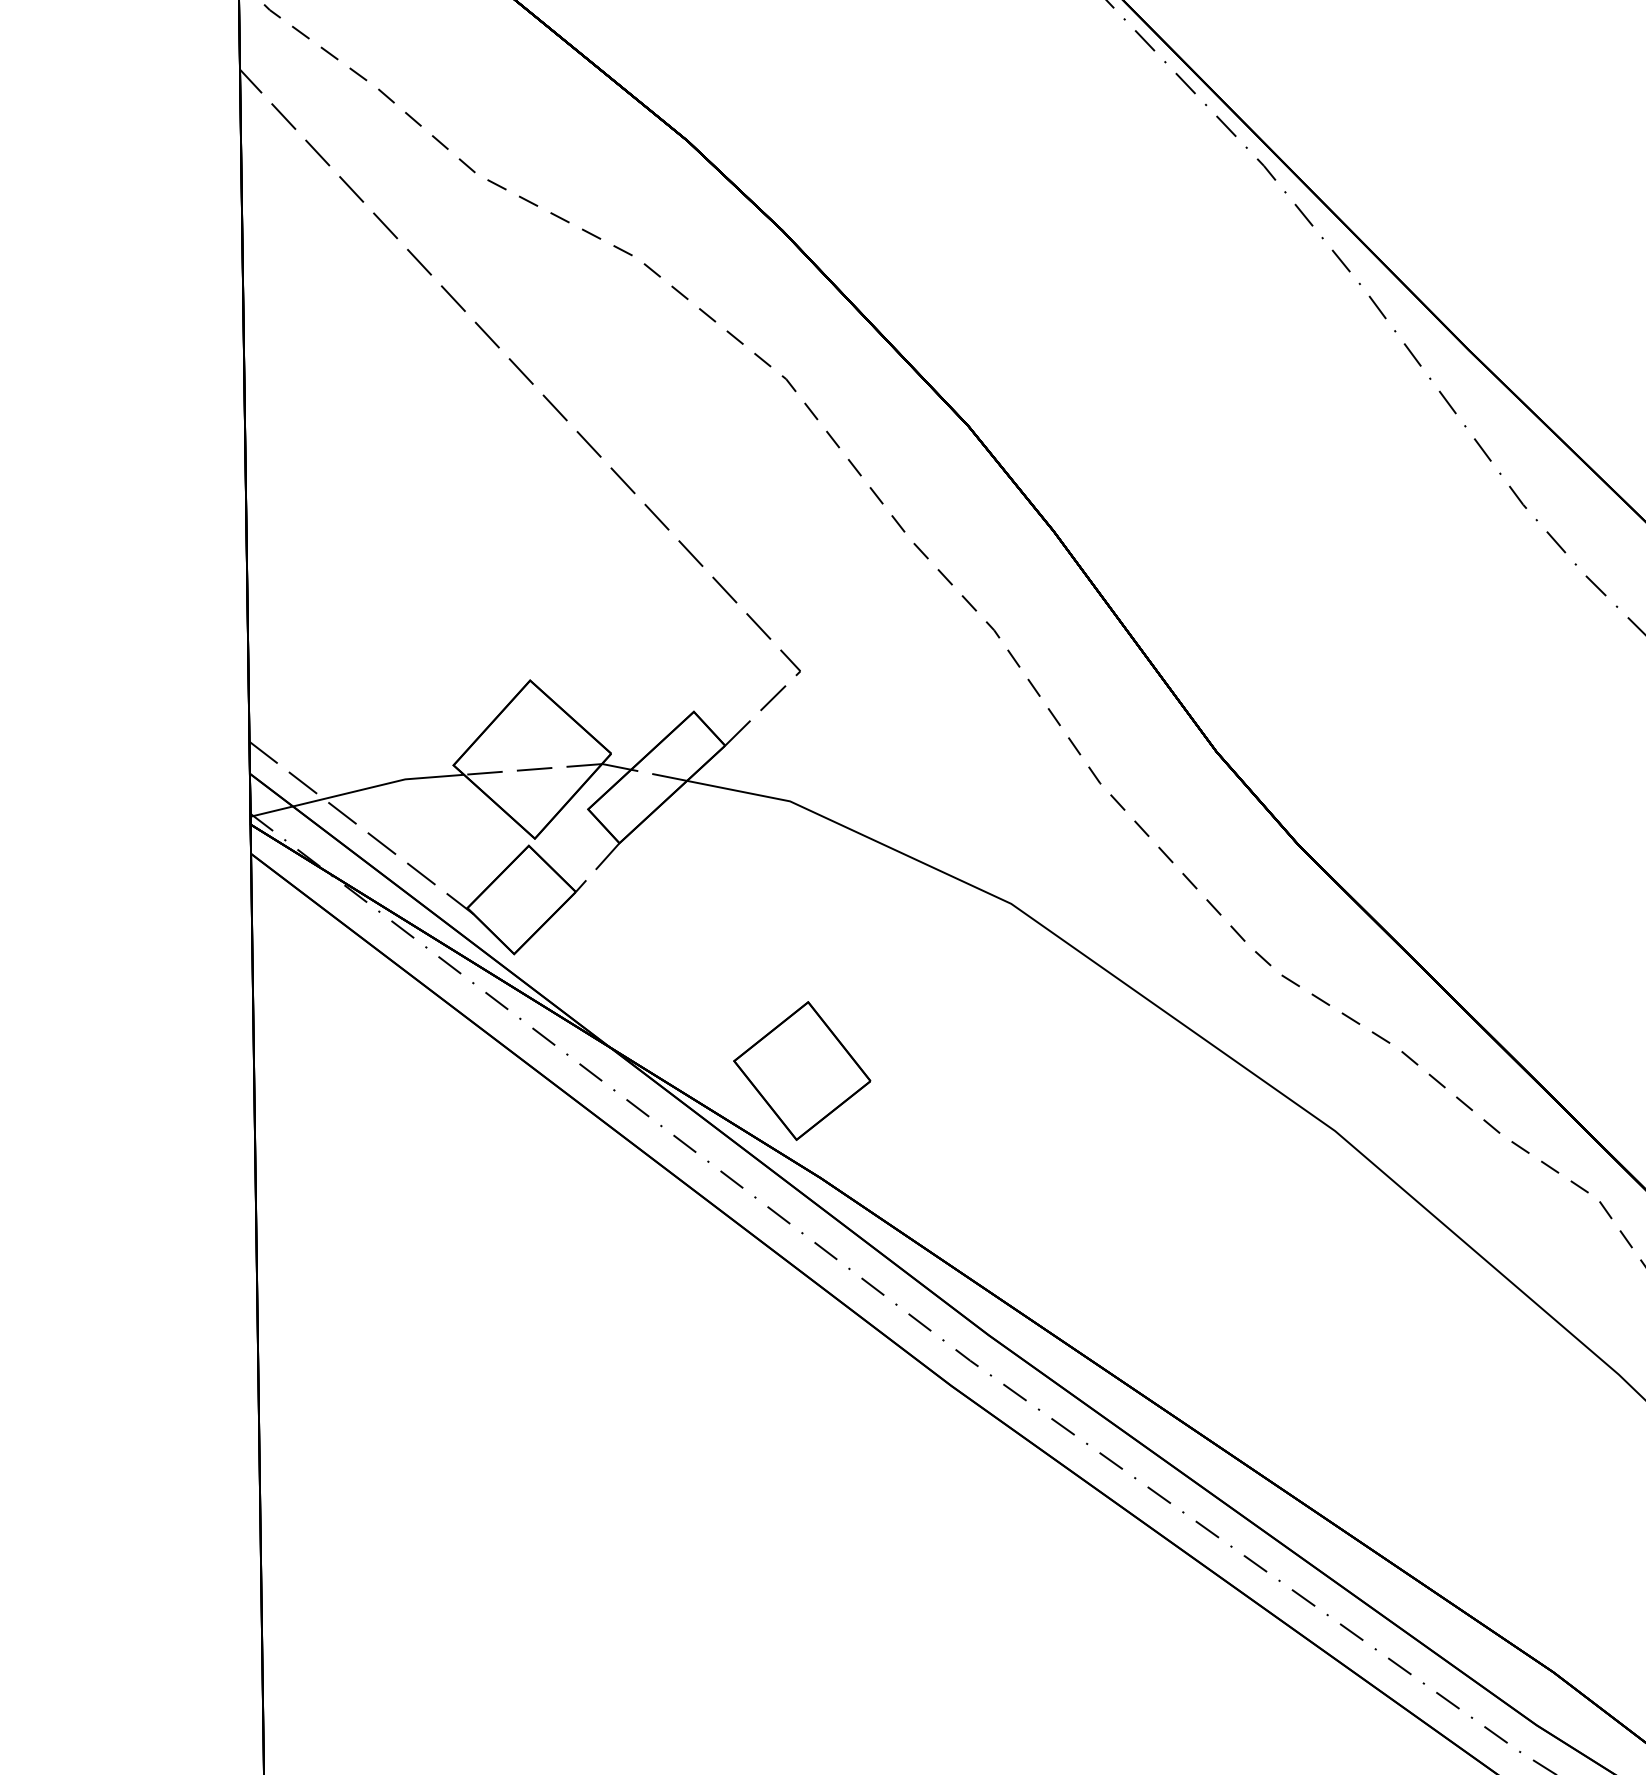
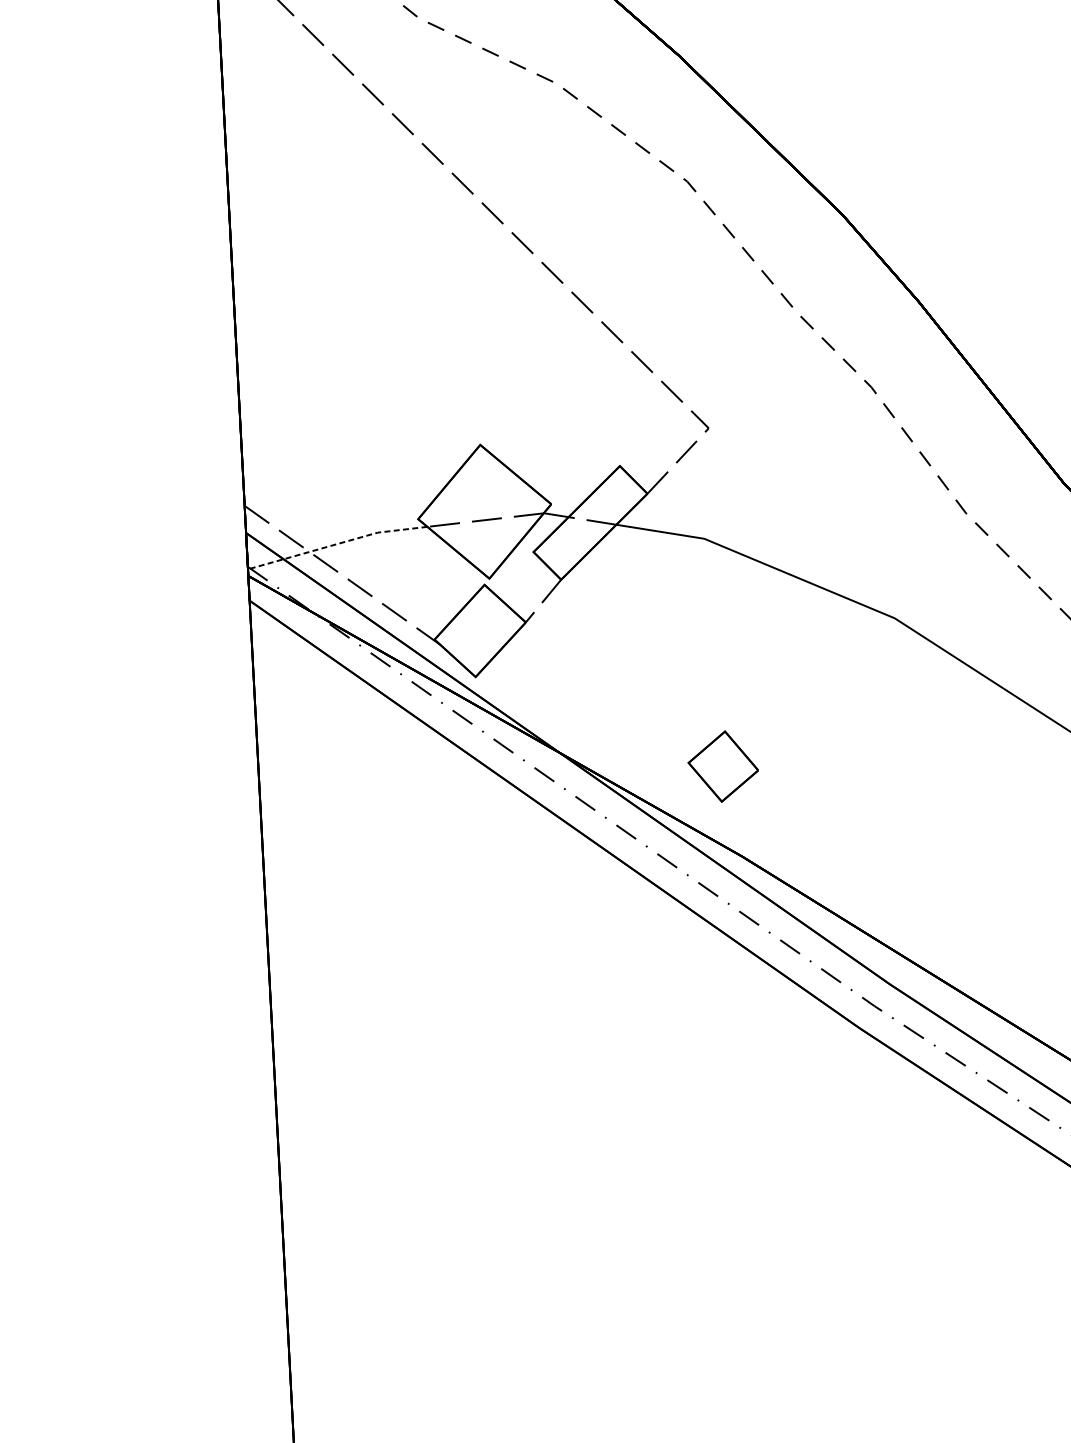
line: (356, 791) -> (336, 544), solid -> dashed
part: (802, 1070) -> (723, 766), size x0.6

